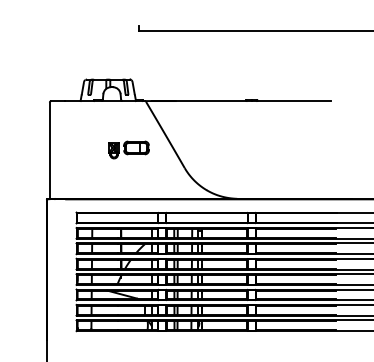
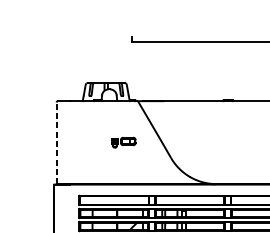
part: (128, 149) -> (123, 142), size x0.7
line: (49, 150) -> (56, 143), solid -> dashed

